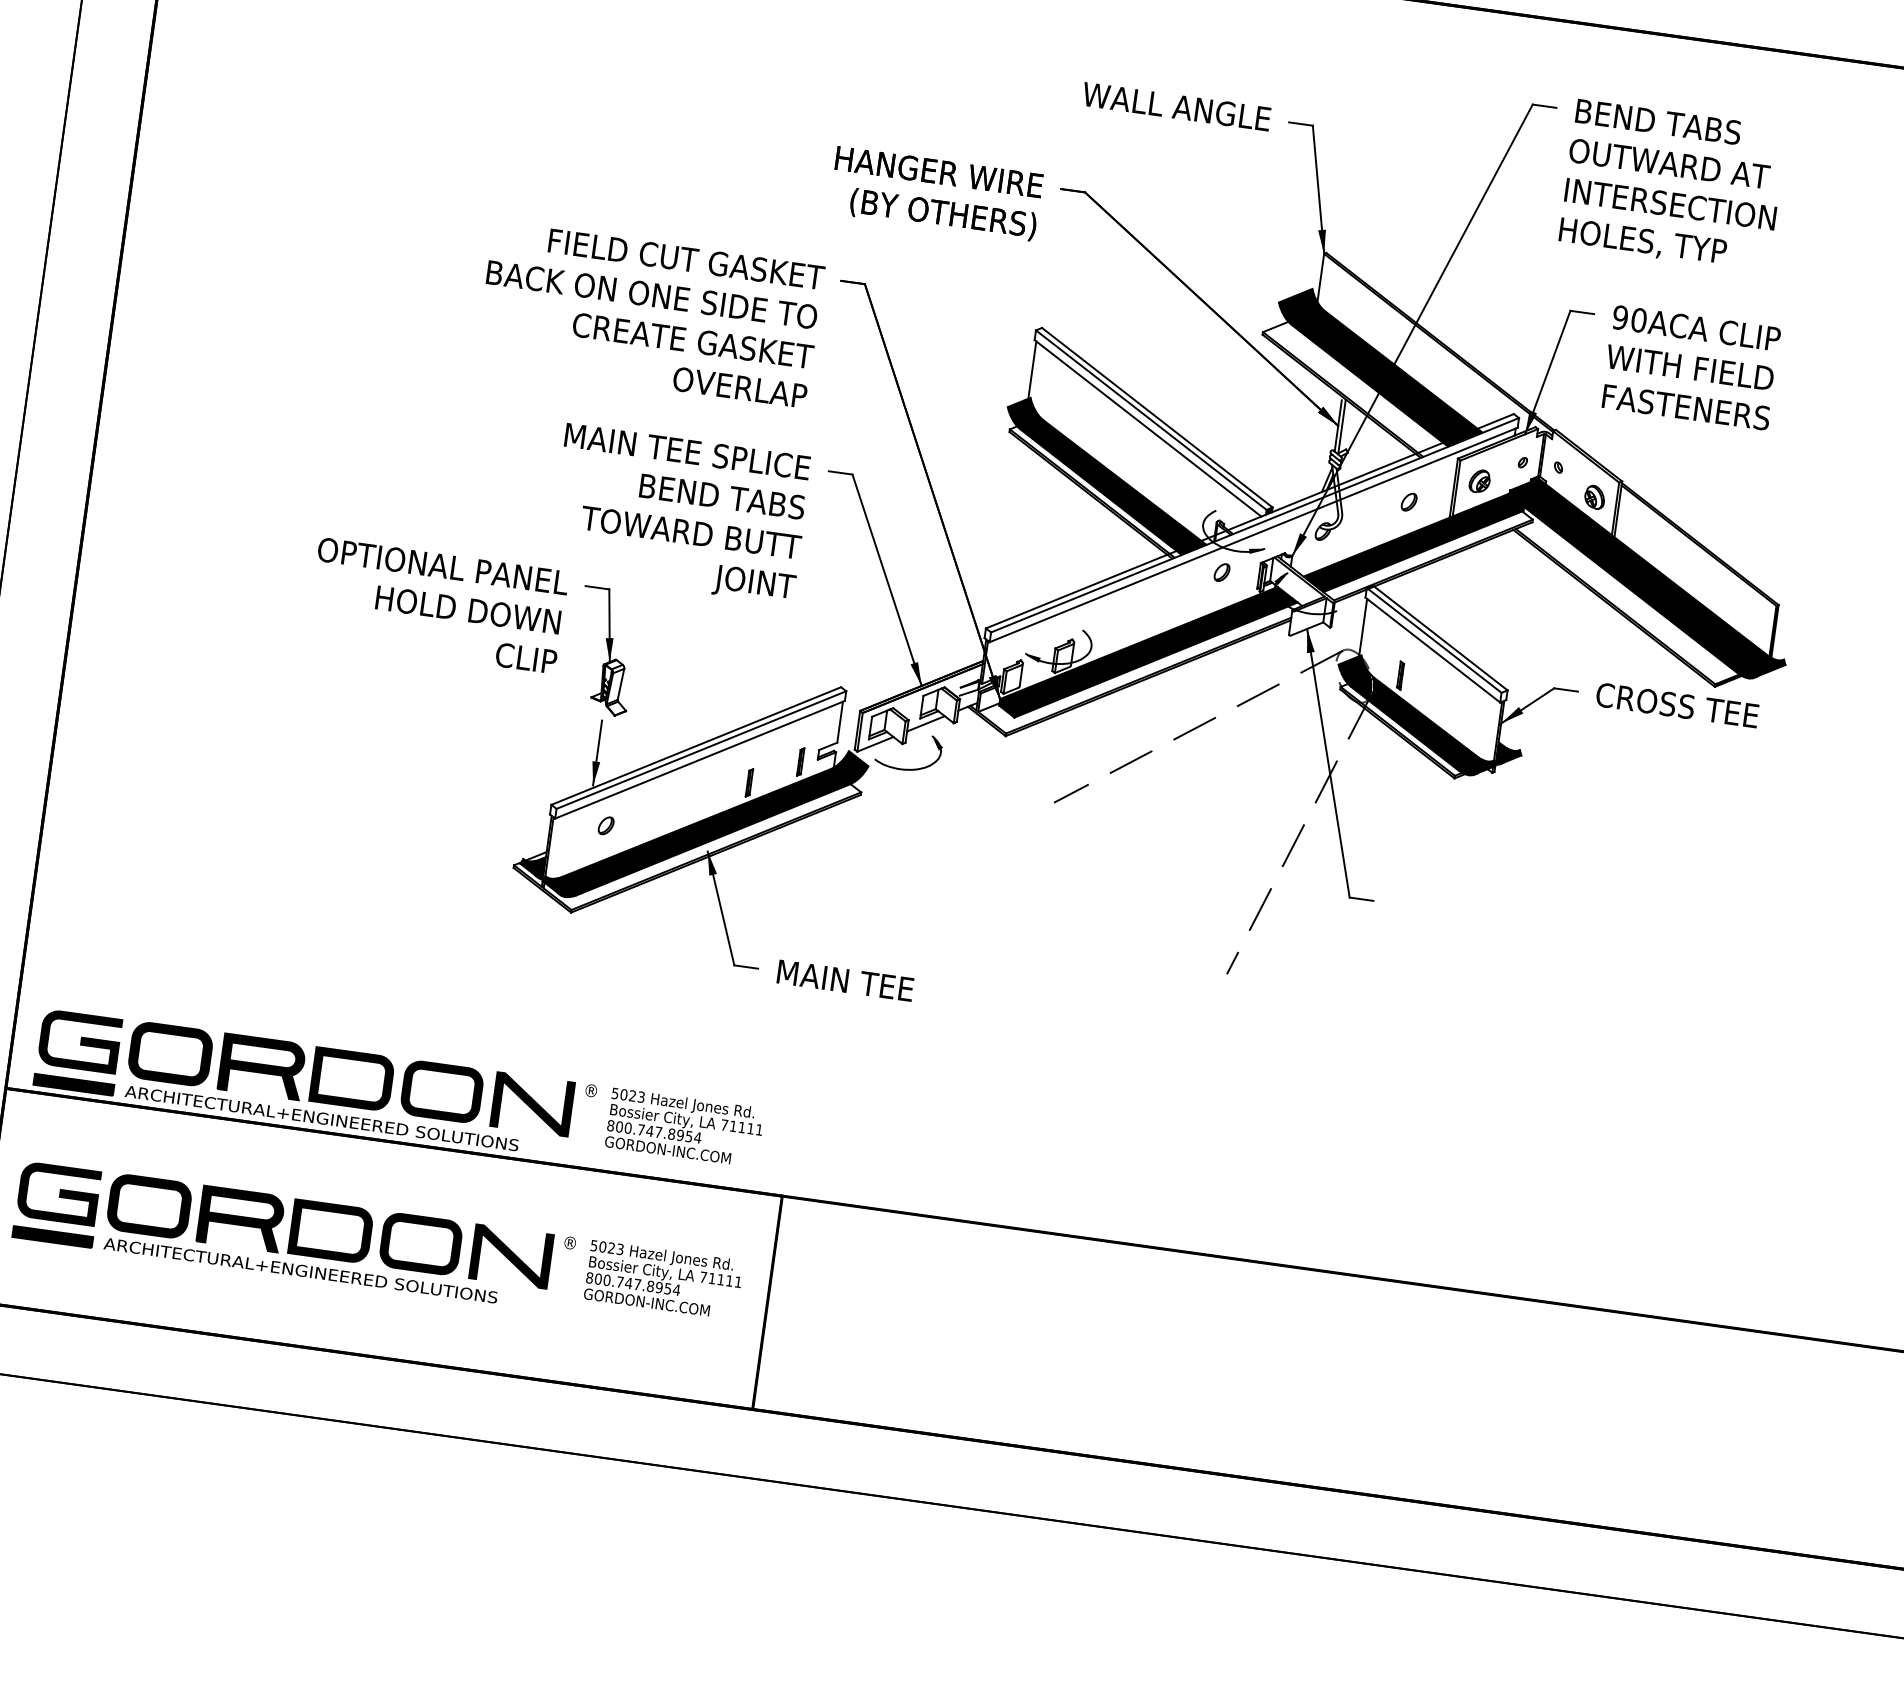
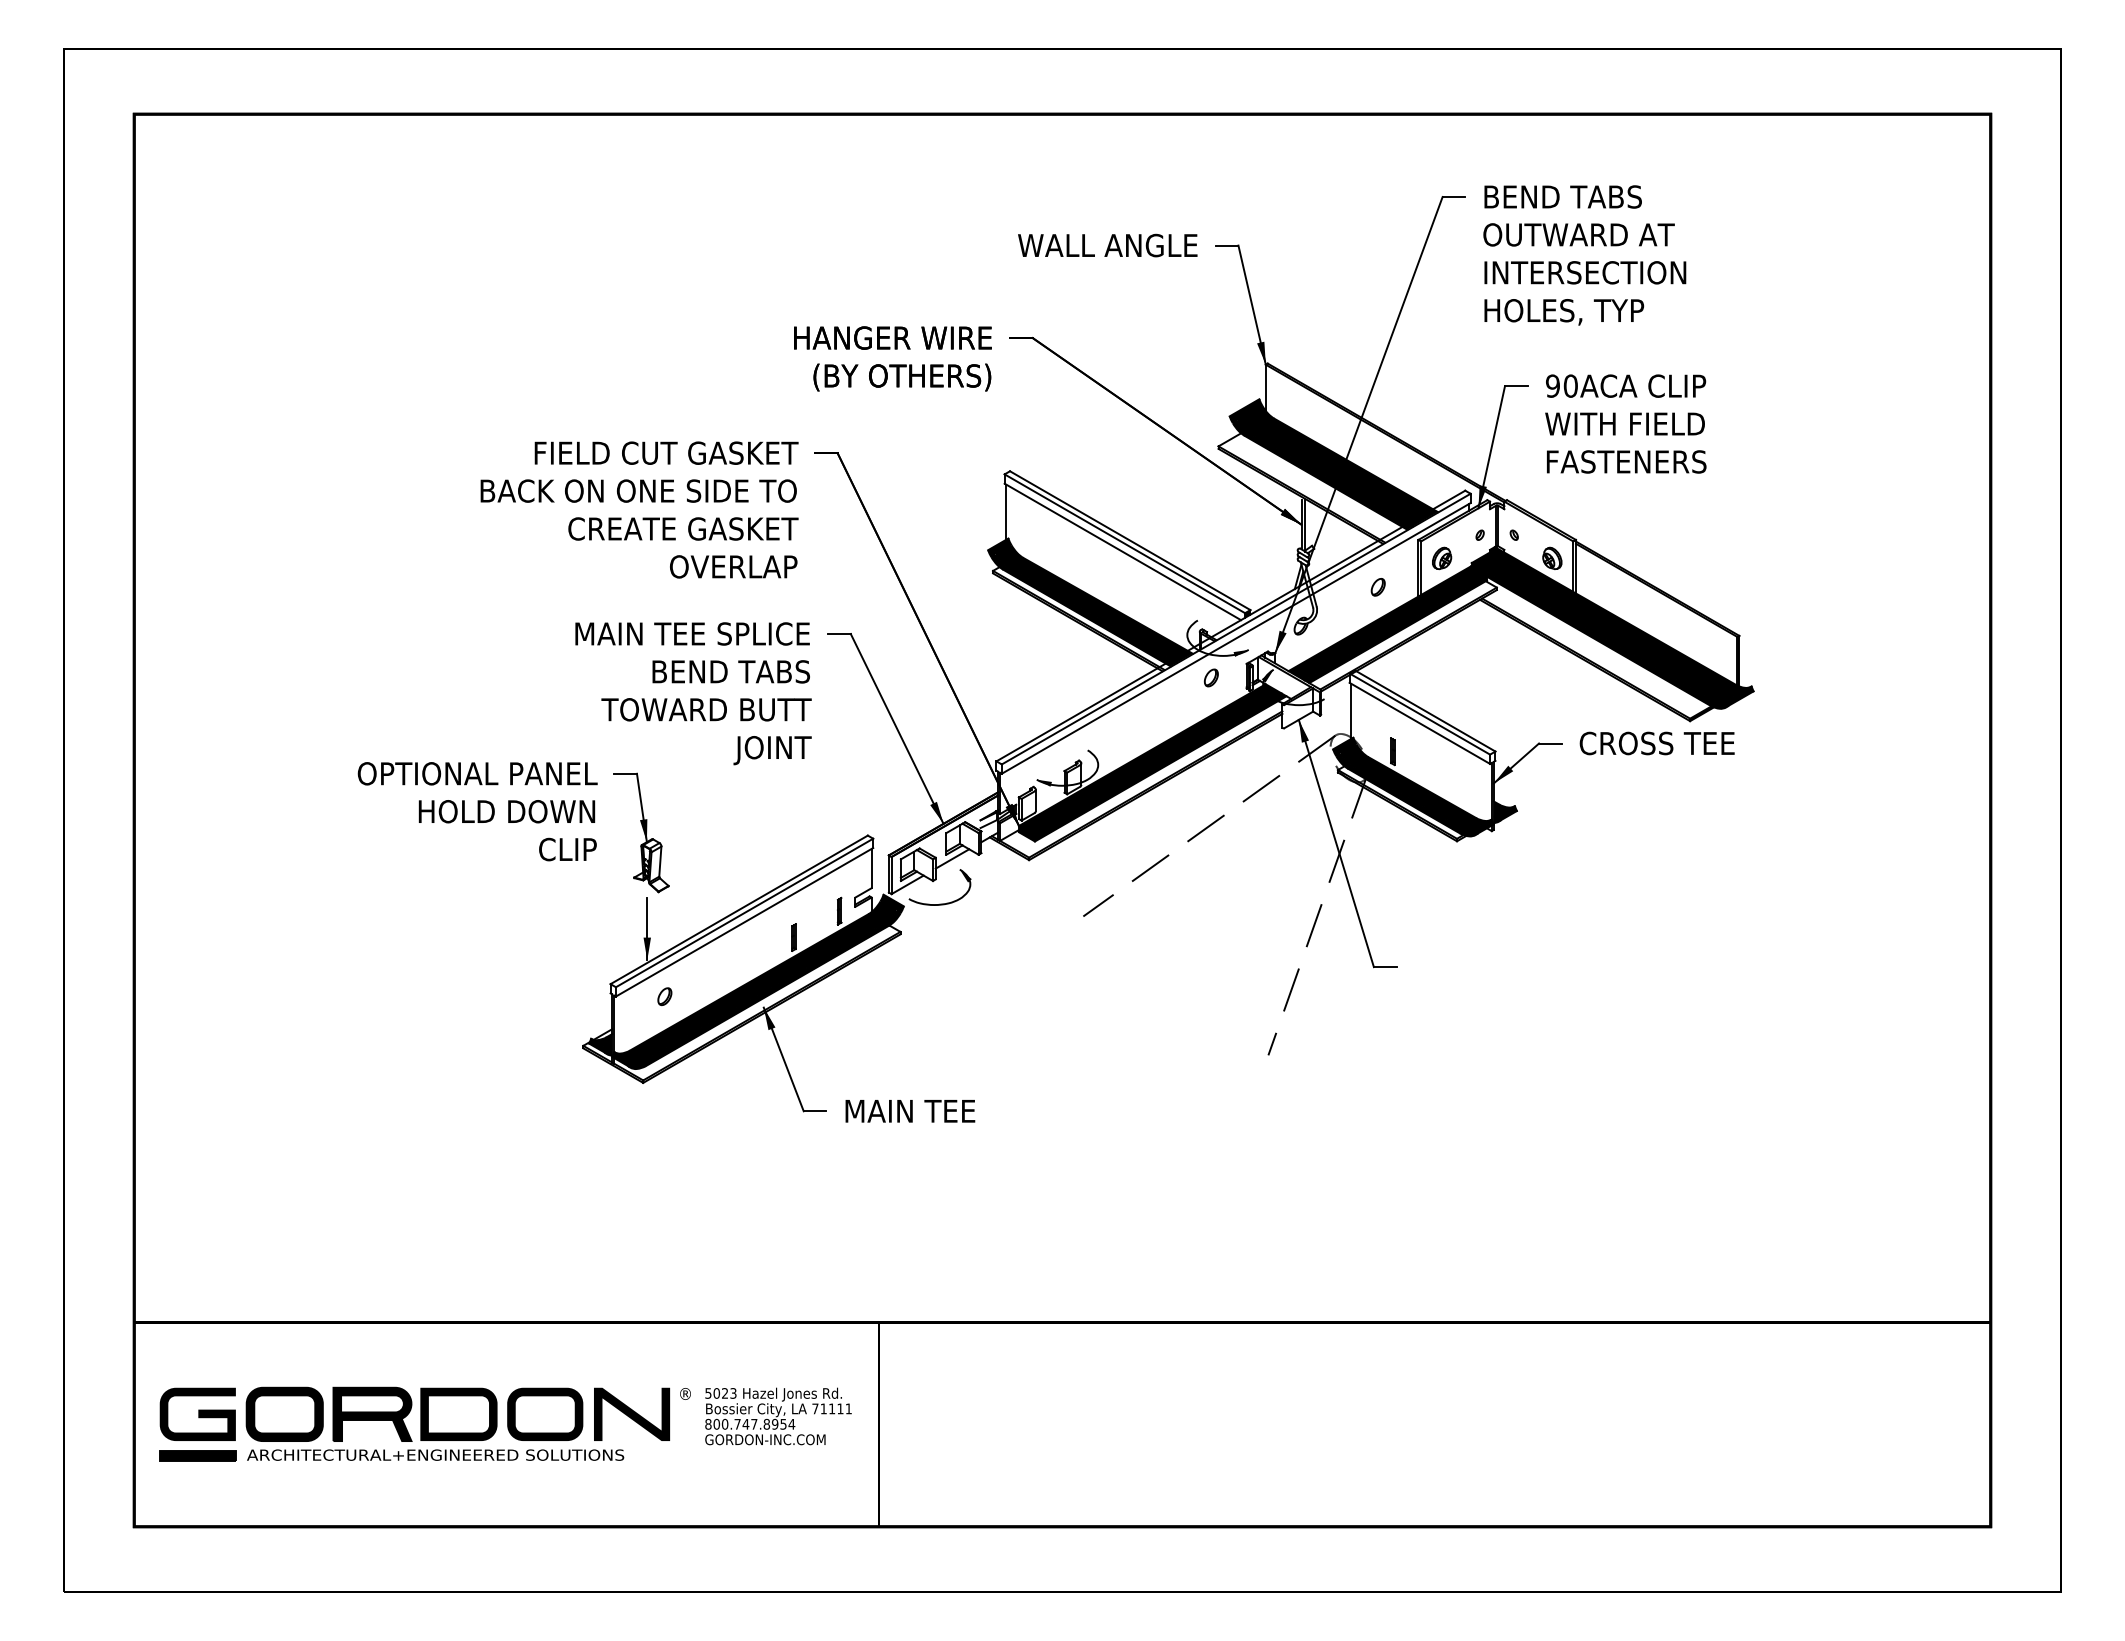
part: (399, 1095) -> (505, 1277), removed

